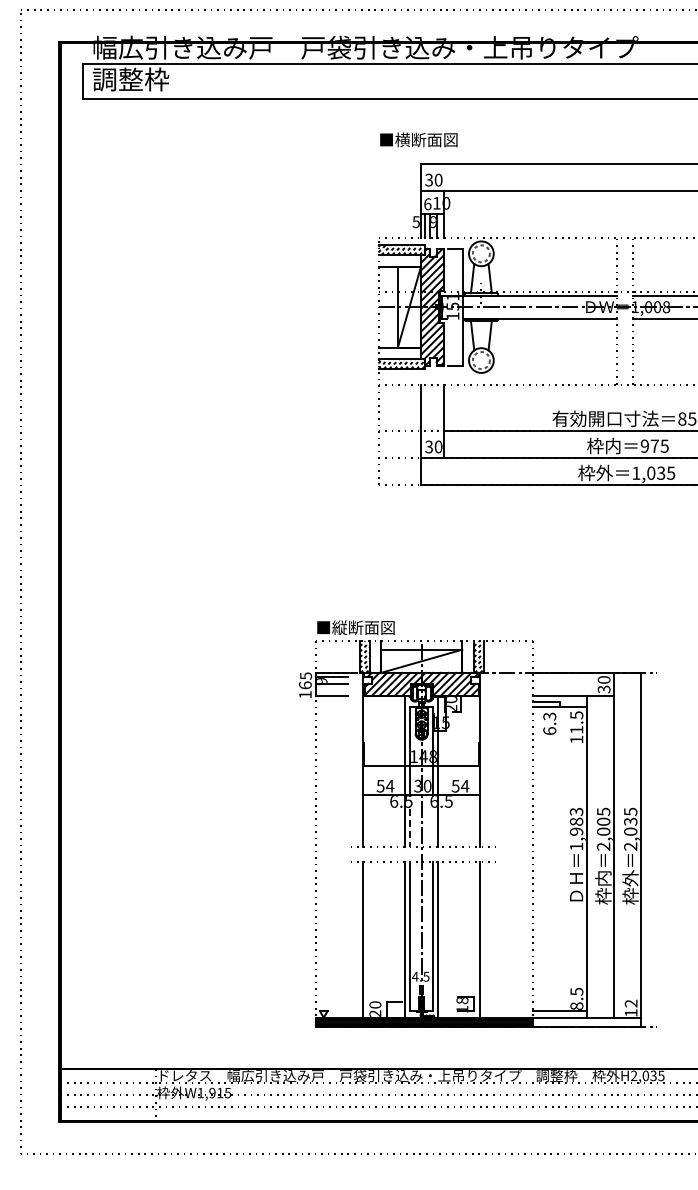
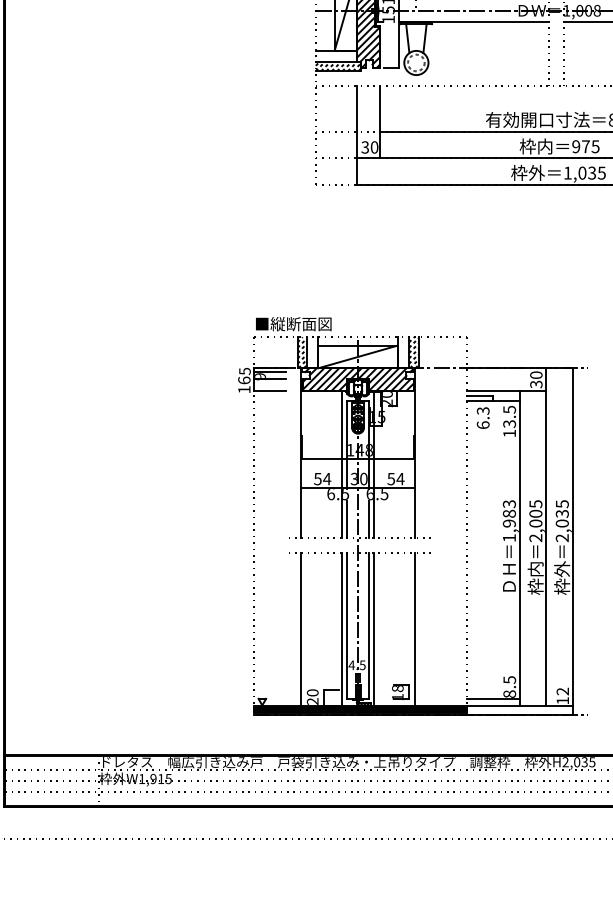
text: (576, 729) -> (509, 423), 11.5 -> 13.5
line: (410, 827) -> (347, 519), dashed -> solid
line: (433, 827) -> (369, 519), added

